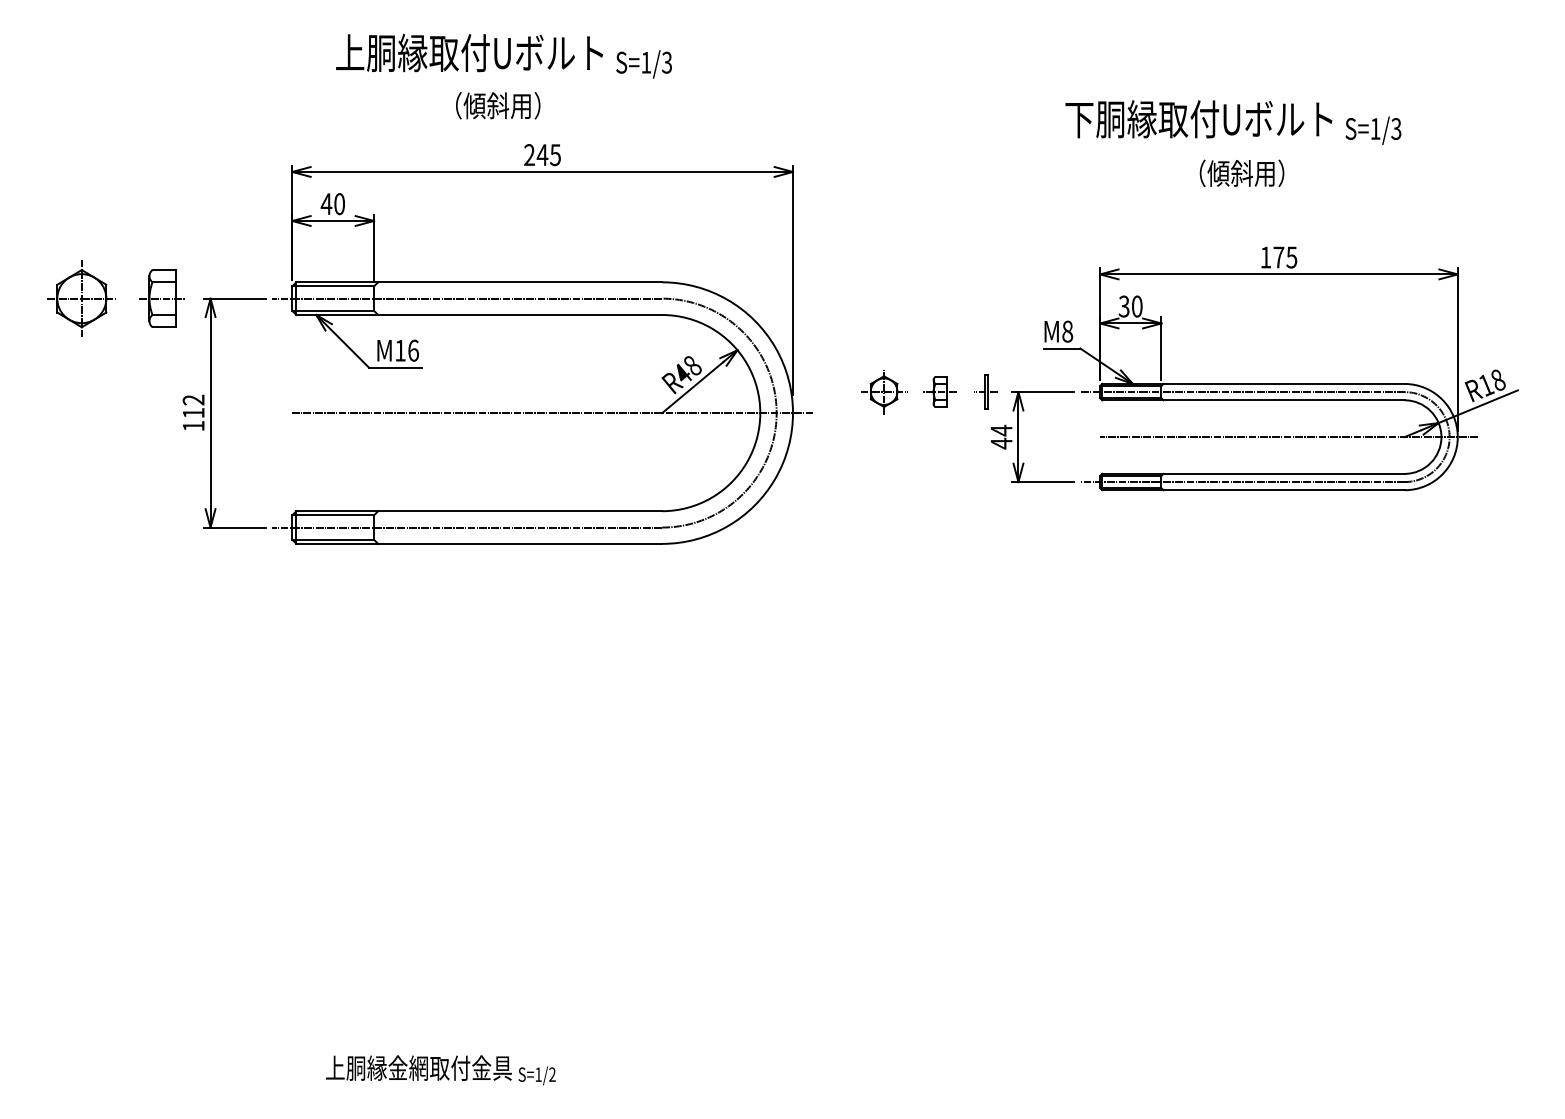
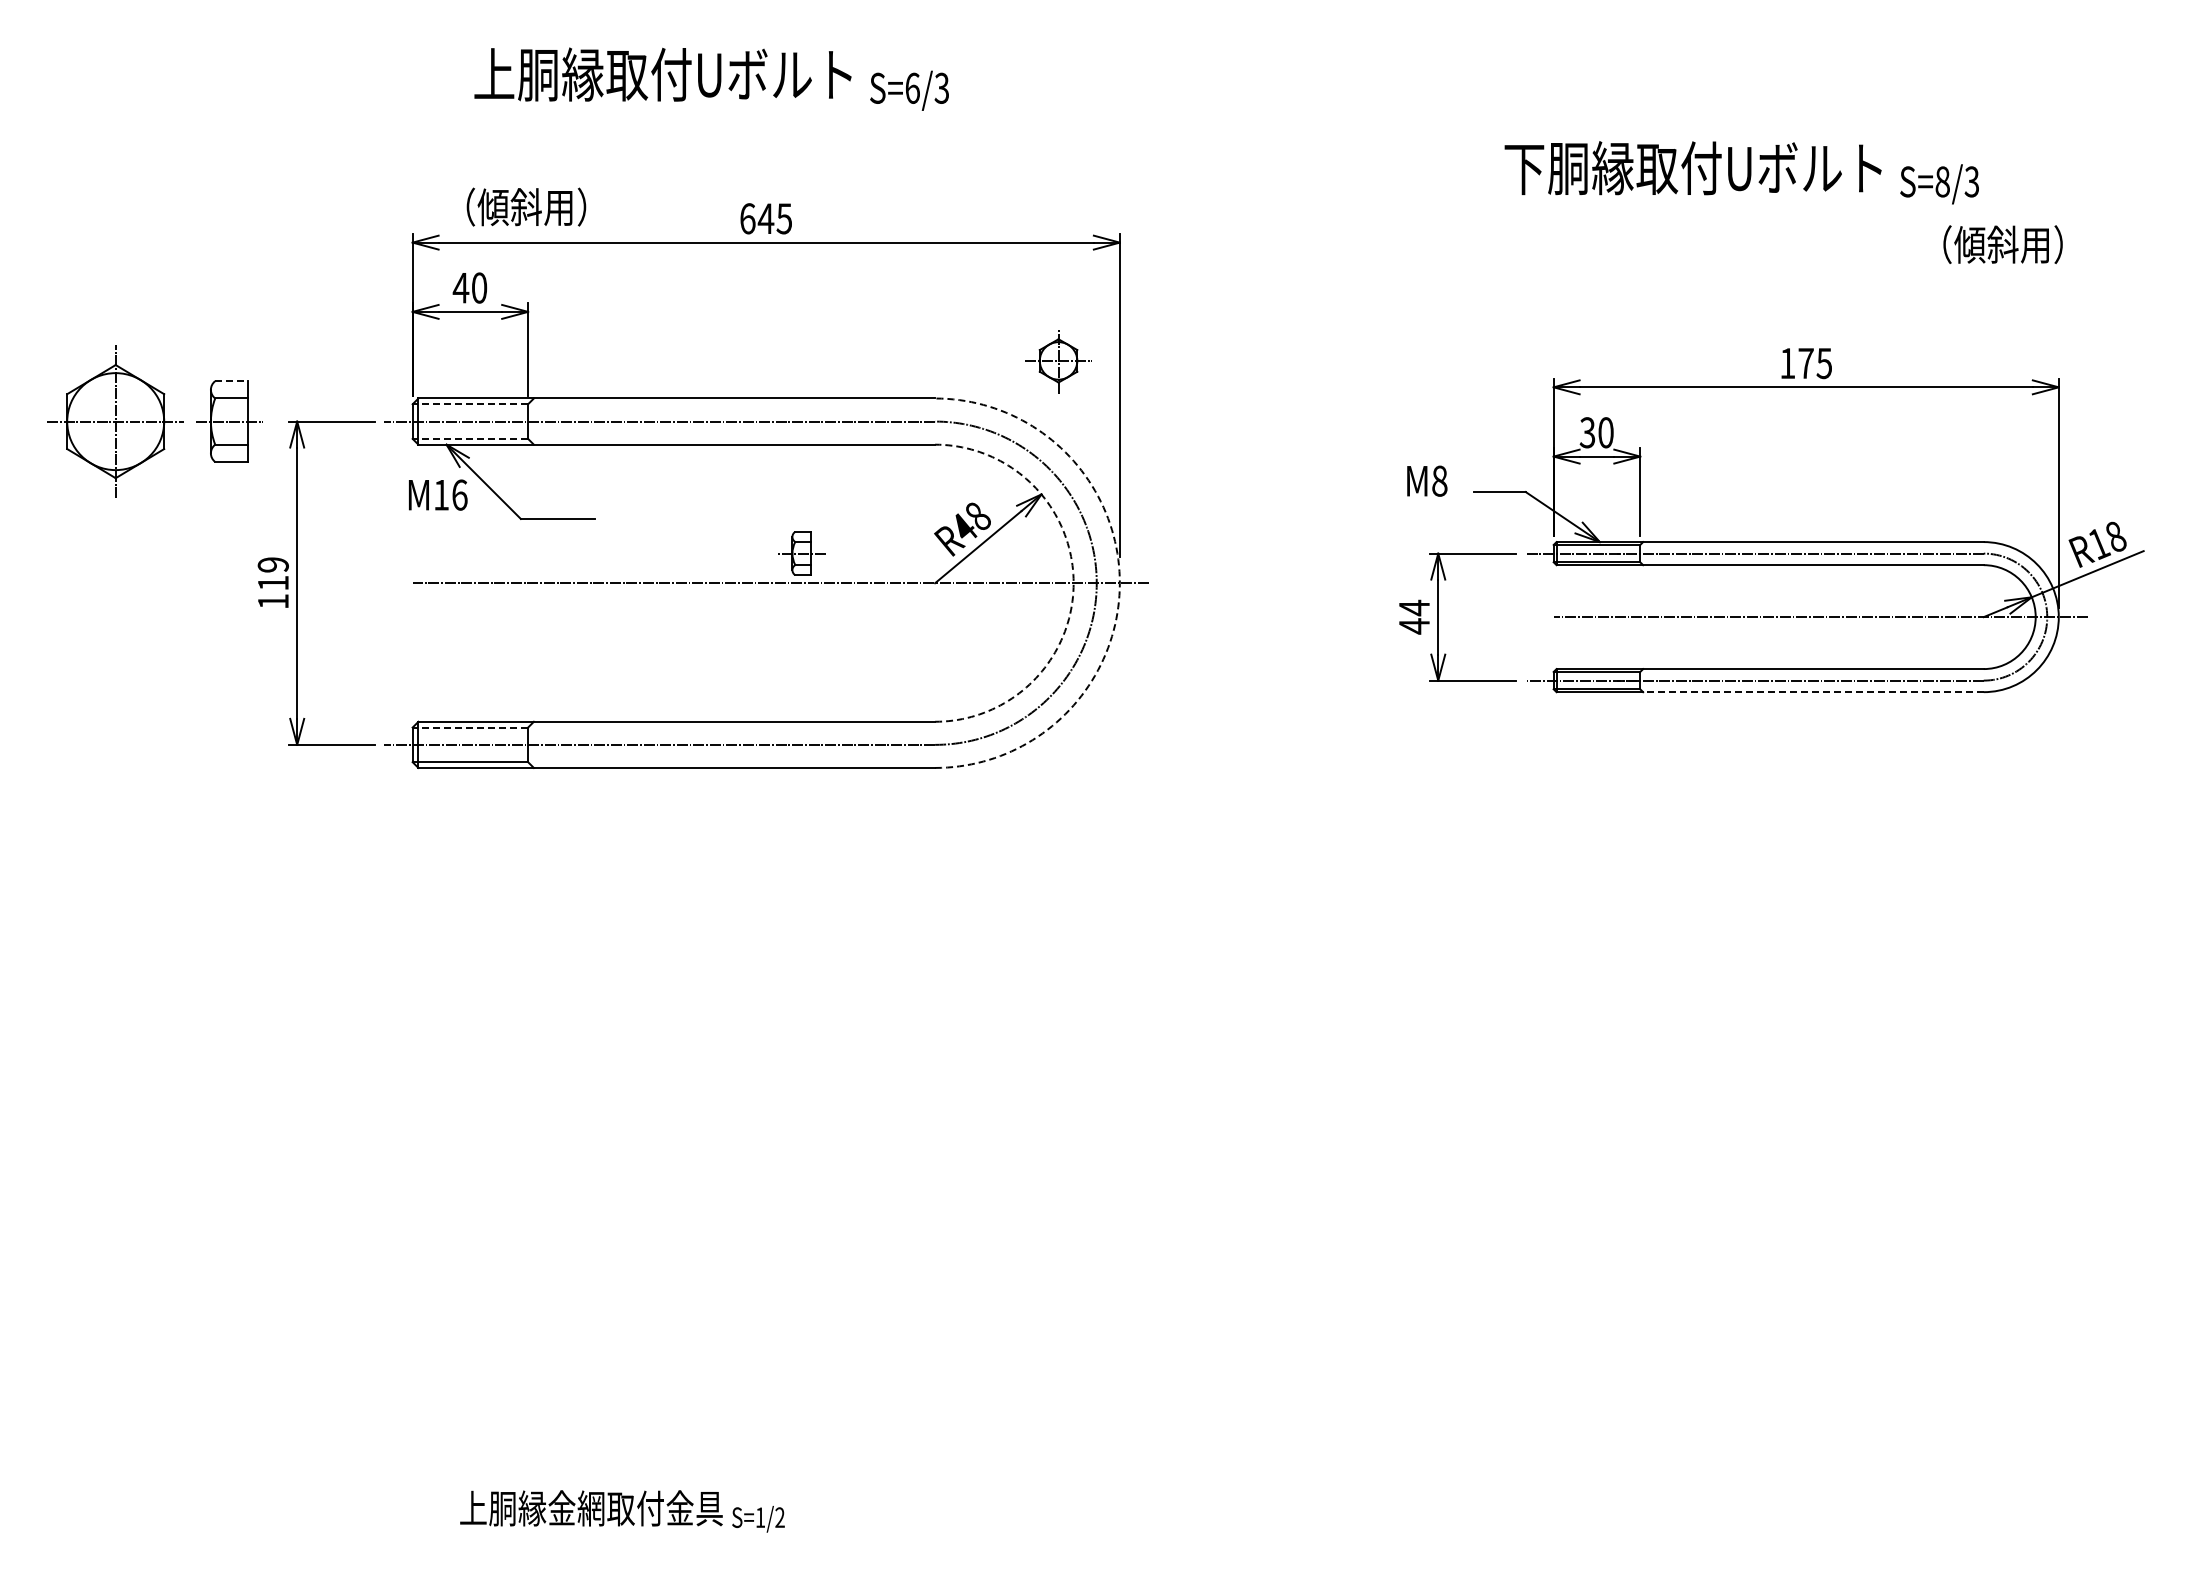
text: (646, 62) -> (912, 87), S=1/3 -> S=6/3
text: (498, 105) -> (526, 206), moved
text: (1375, 128) -> (1942, 181), S=1/3 -> S=8/3
text: (529, 154) -> (747, 218), 245 -> 645
text: (1241, 173) -> (2002, 244), moved
line: (164, 270) -> (231, 381), solid -> dashed
line: (333, 286) -> (470, 404), solid -> dashed
part: (81, 298) -> (114, 421), size x1.4
line: (333, 310) -> (470, 438), solid -> dashed
text: (1058, 331) -> (1427, 480), moved
text: (398, 350) -> (438, 494), moved
part: (884, 392) -> (1058, 361), moved
part: (940, 392) -> (801, 553), moved
part: (986, 392) -> (1393, 553), removed
text: (193, 399) -> (273, 564), 112 -> 119
arc: (760, 413) -> (1073, 583), solid -> dashed
arc: (792, 413) -> (1119, 583), solid -> dashed
line: (1283, 490) -> (1812, 692), solid -> dashed
line: (333, 515) -> (470, 727), solid -> dashed

